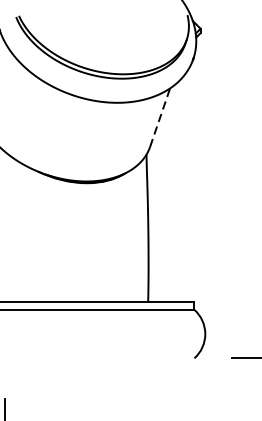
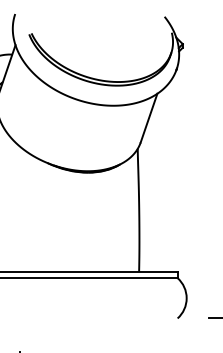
line: (160, 118) -> (149, 118), dashed -> solid

